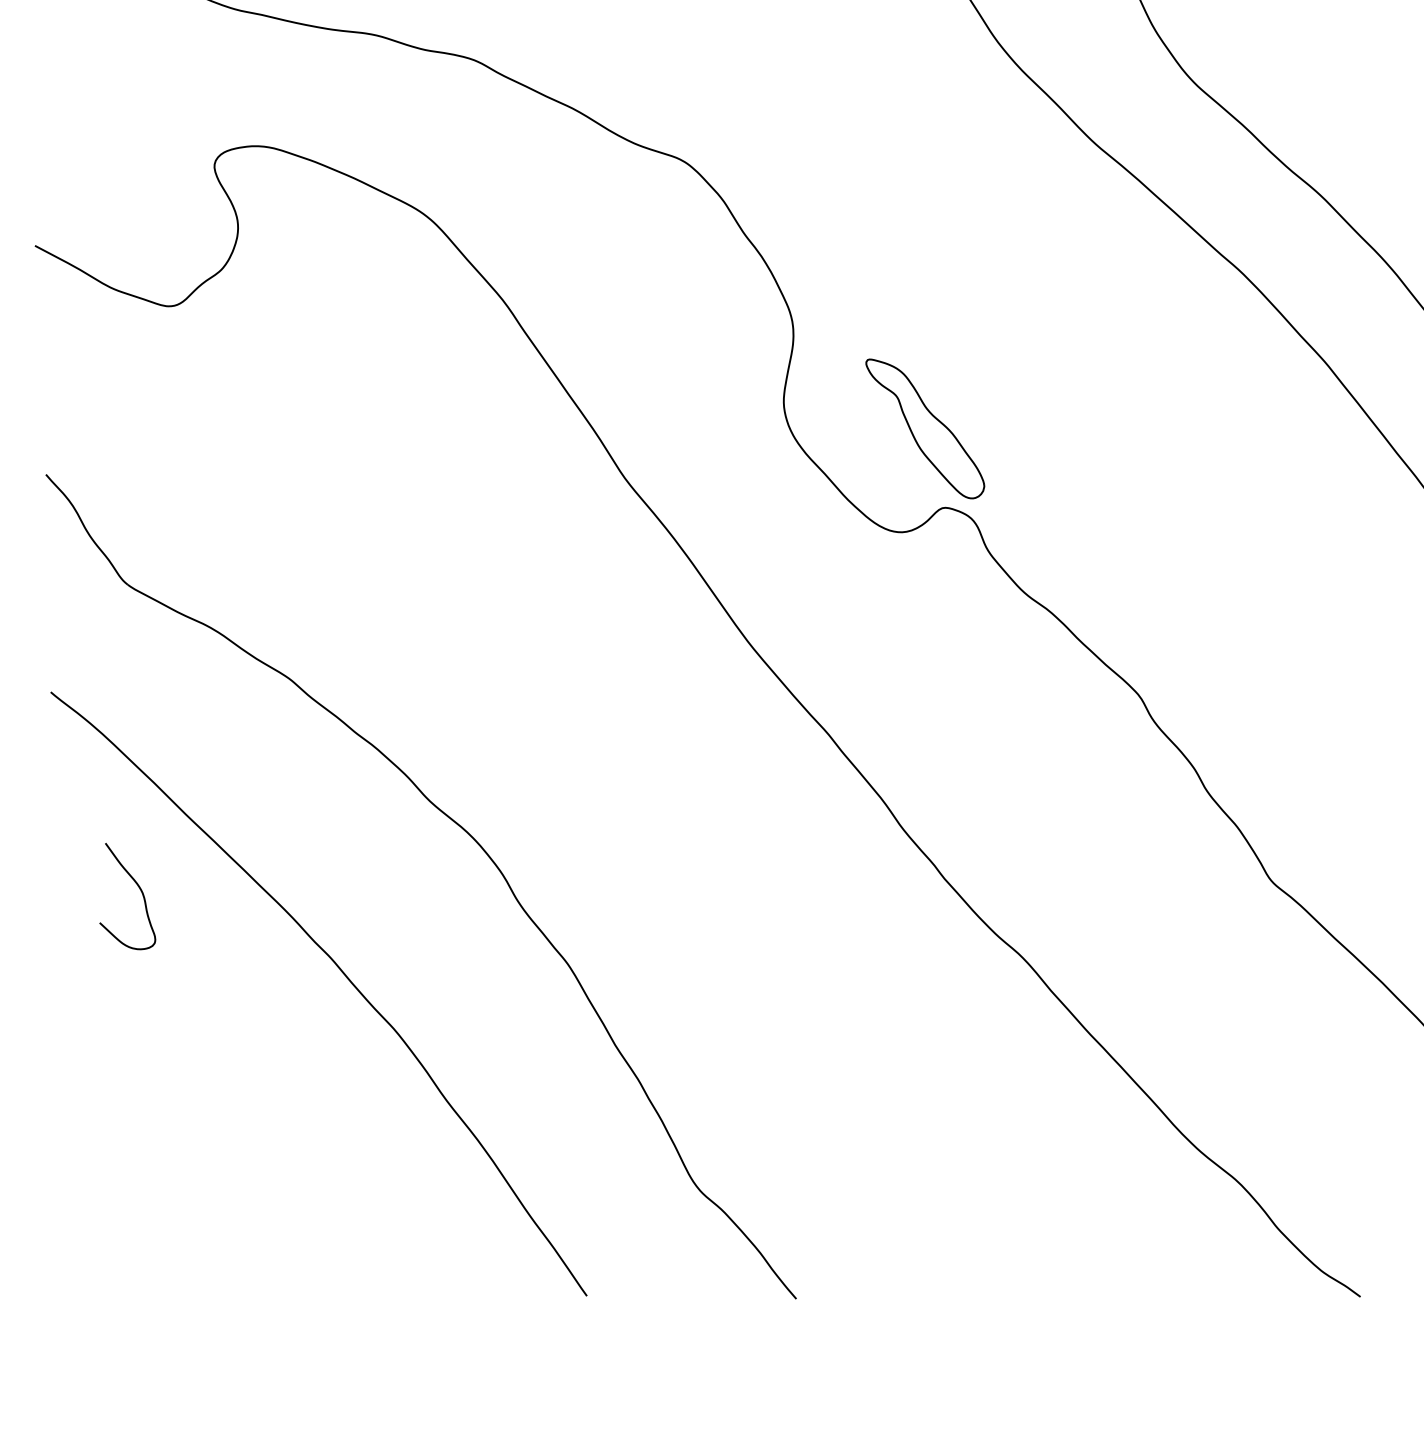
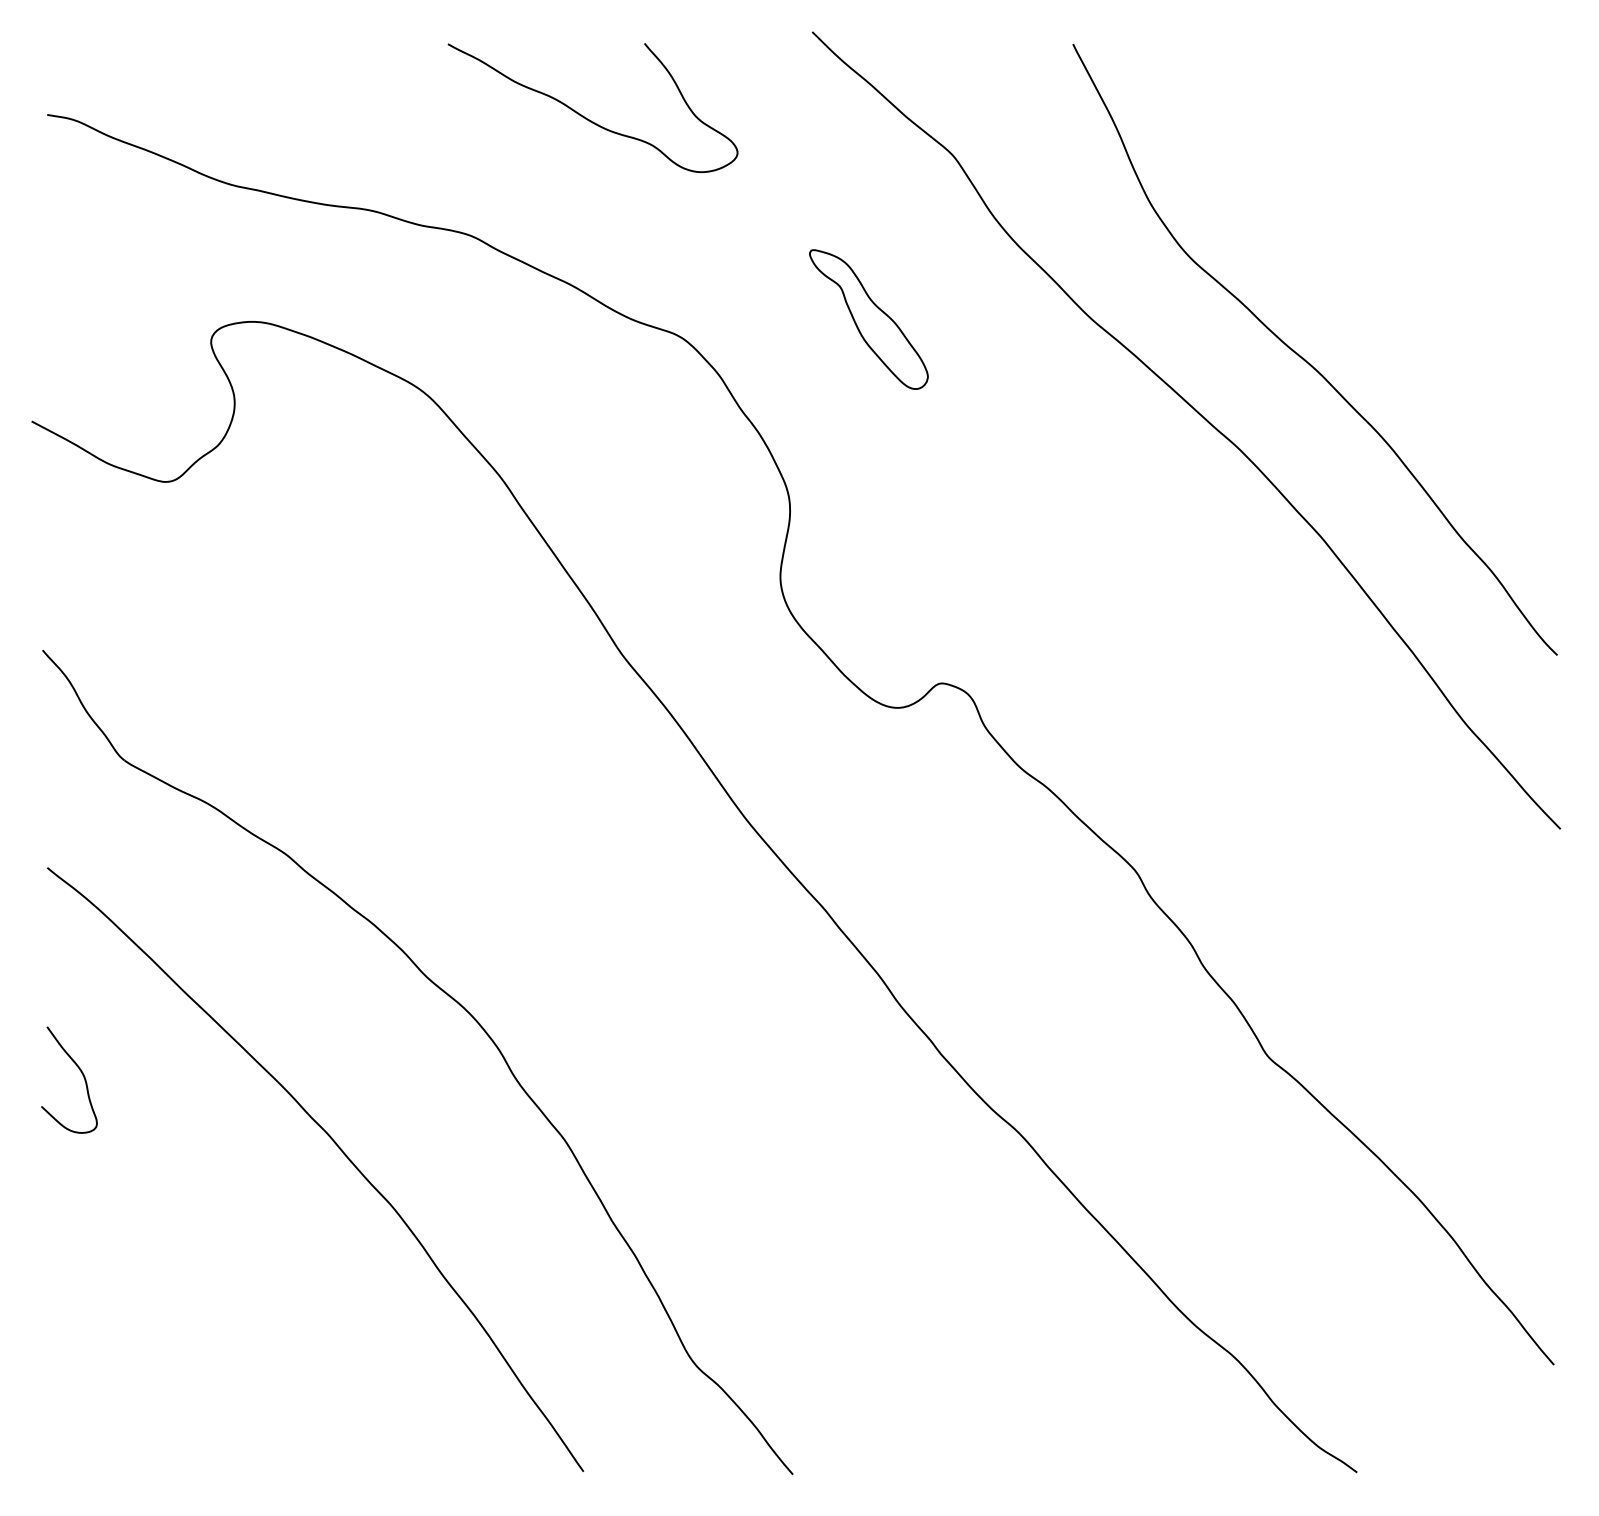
part: (924, 428) -> (868, 319), moved
curve: (139, 889) -> (81, 1073), moved

